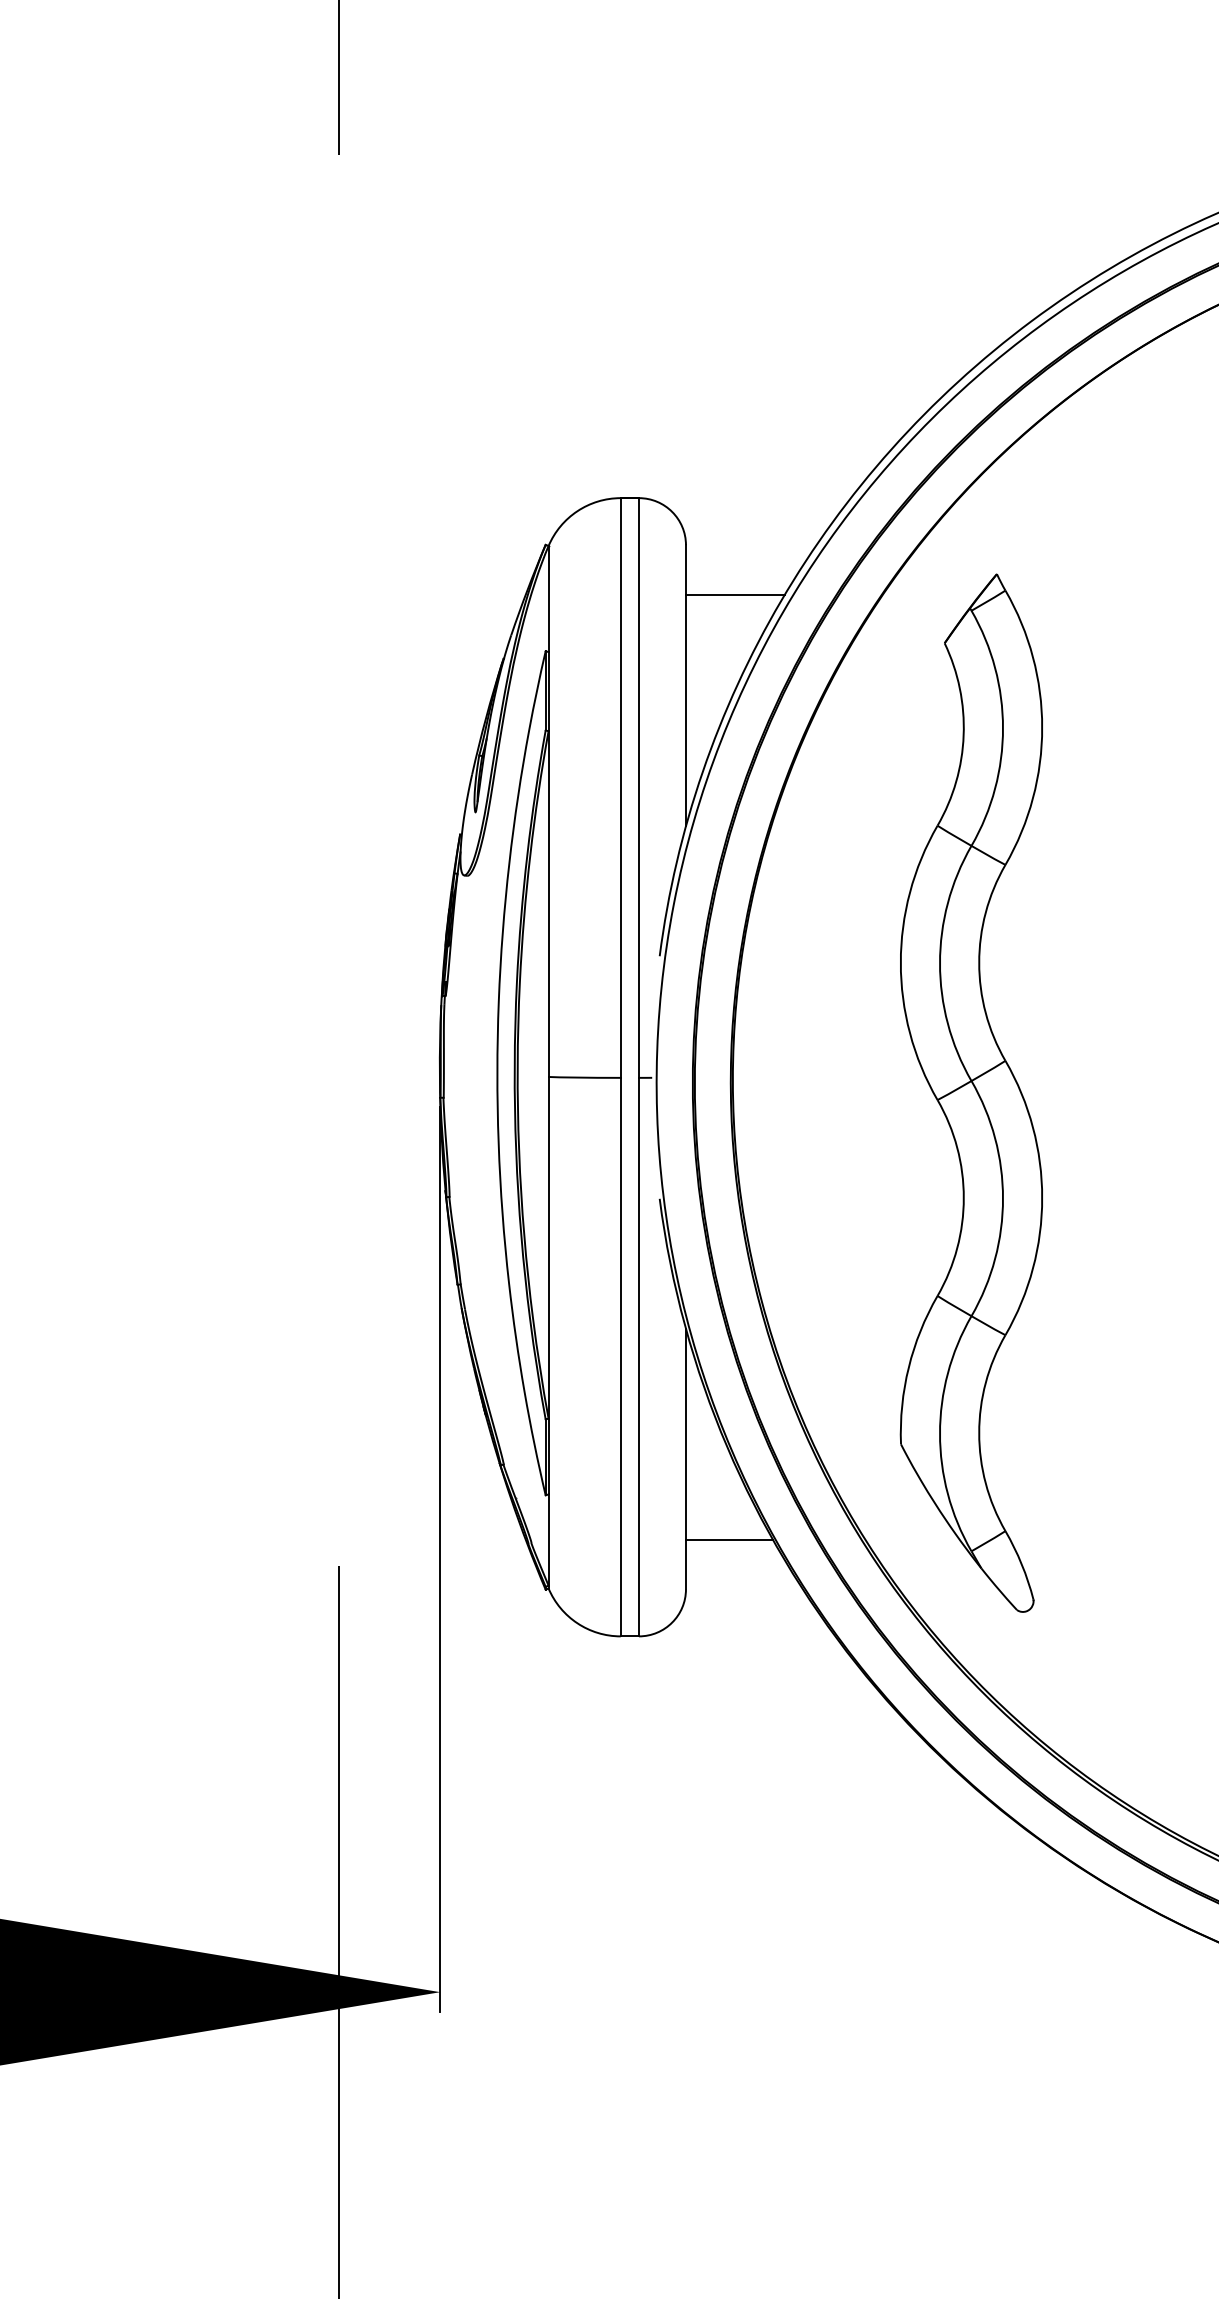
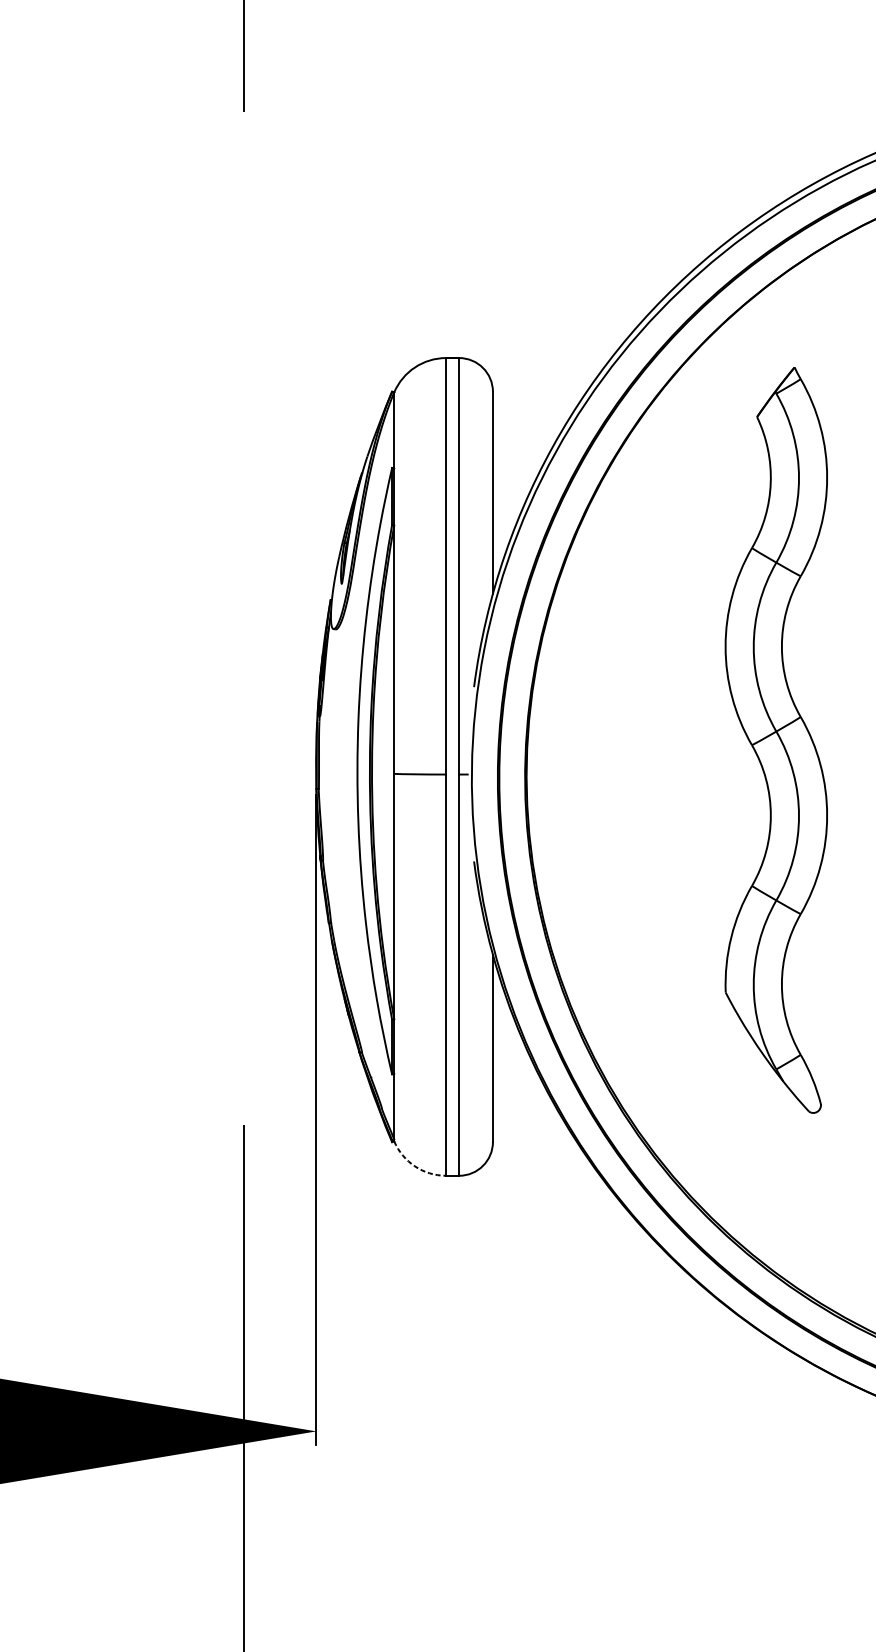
line: (734, 594) -> (527, 427), removed
part: (970, 1092) -> (775, 739), moved
line: (729, 1539) -> (524, 1106), removed
arc: (577, 1623) -> (415, 1166), solid -> dashed

